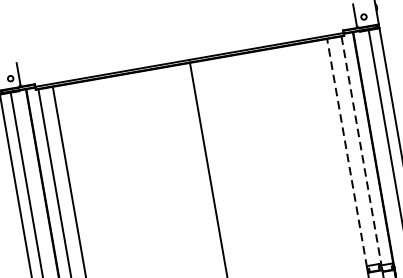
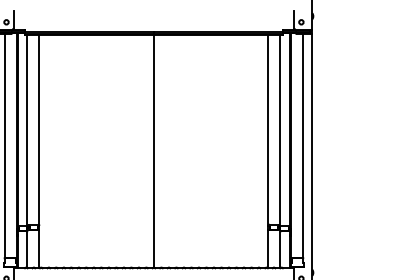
line: (361, 151) -> (280, 130), dashed -> solid
line: (346, 152) -> (268, 129), dashed -> solid

